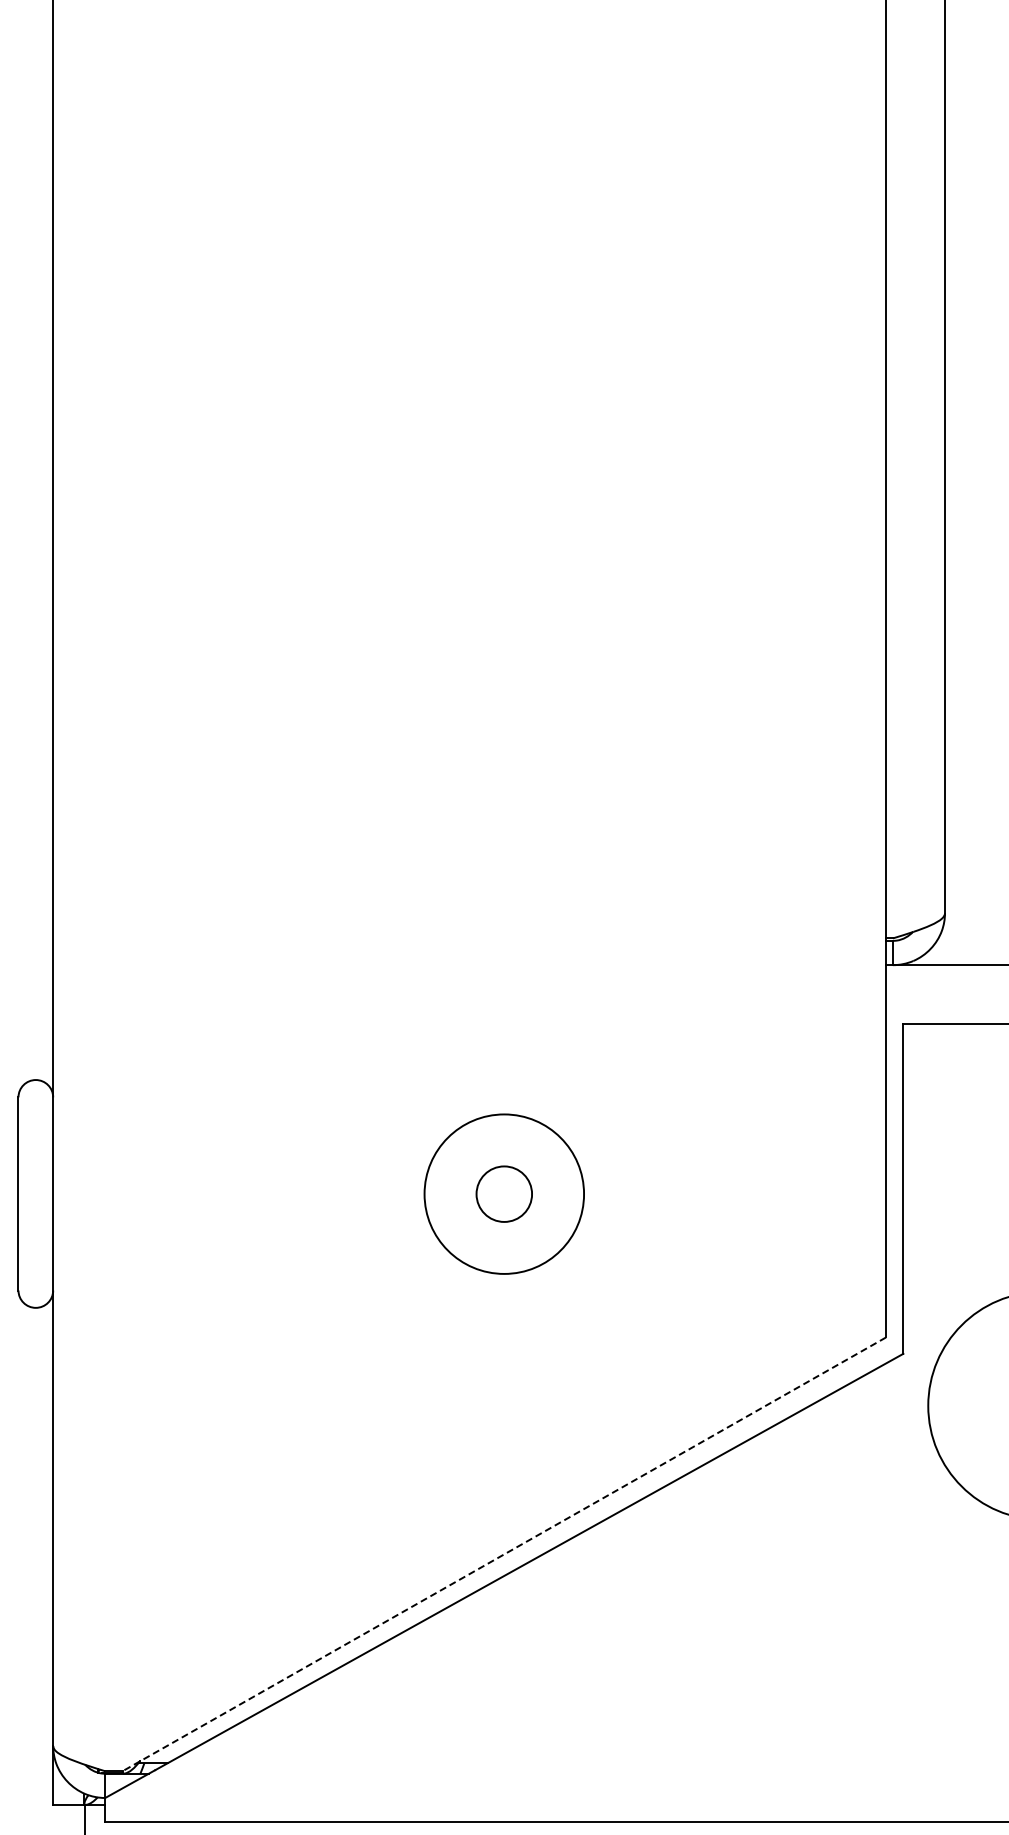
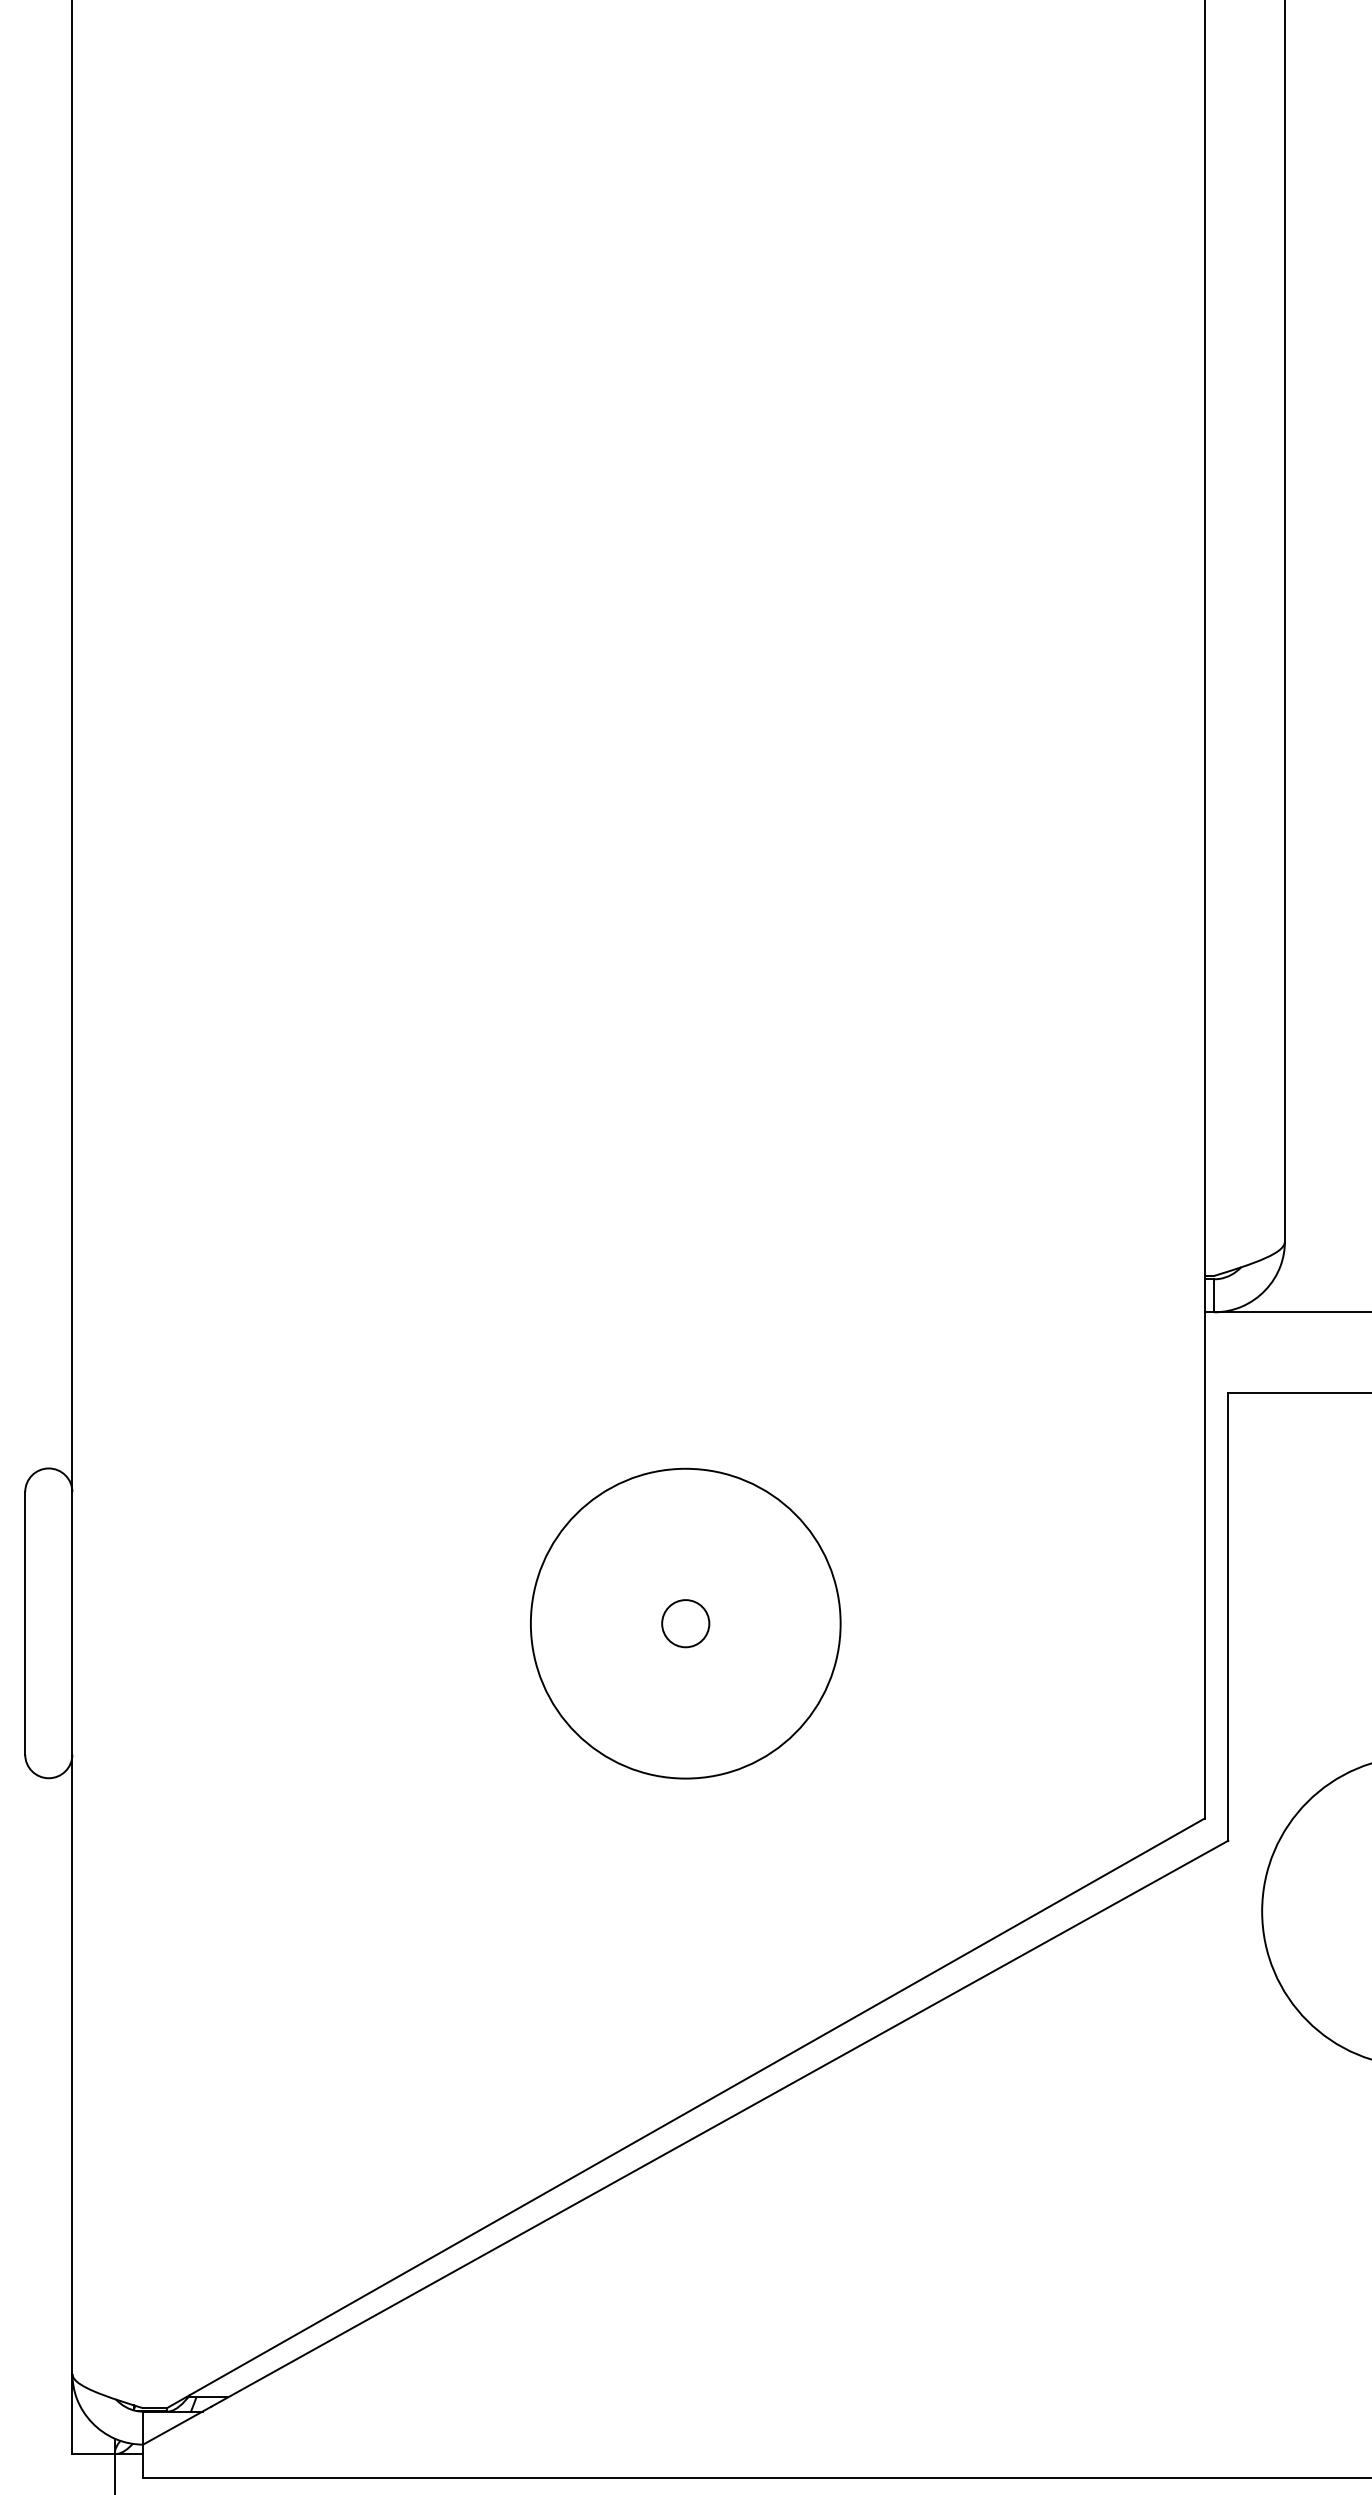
circle: (503, 1193) -> (684, 1622), size x0.62
circle: (504, 1194) -> (686, 1624), size x1.43
line: (503, 1554) -> (684, 2113), dashed -> solid

